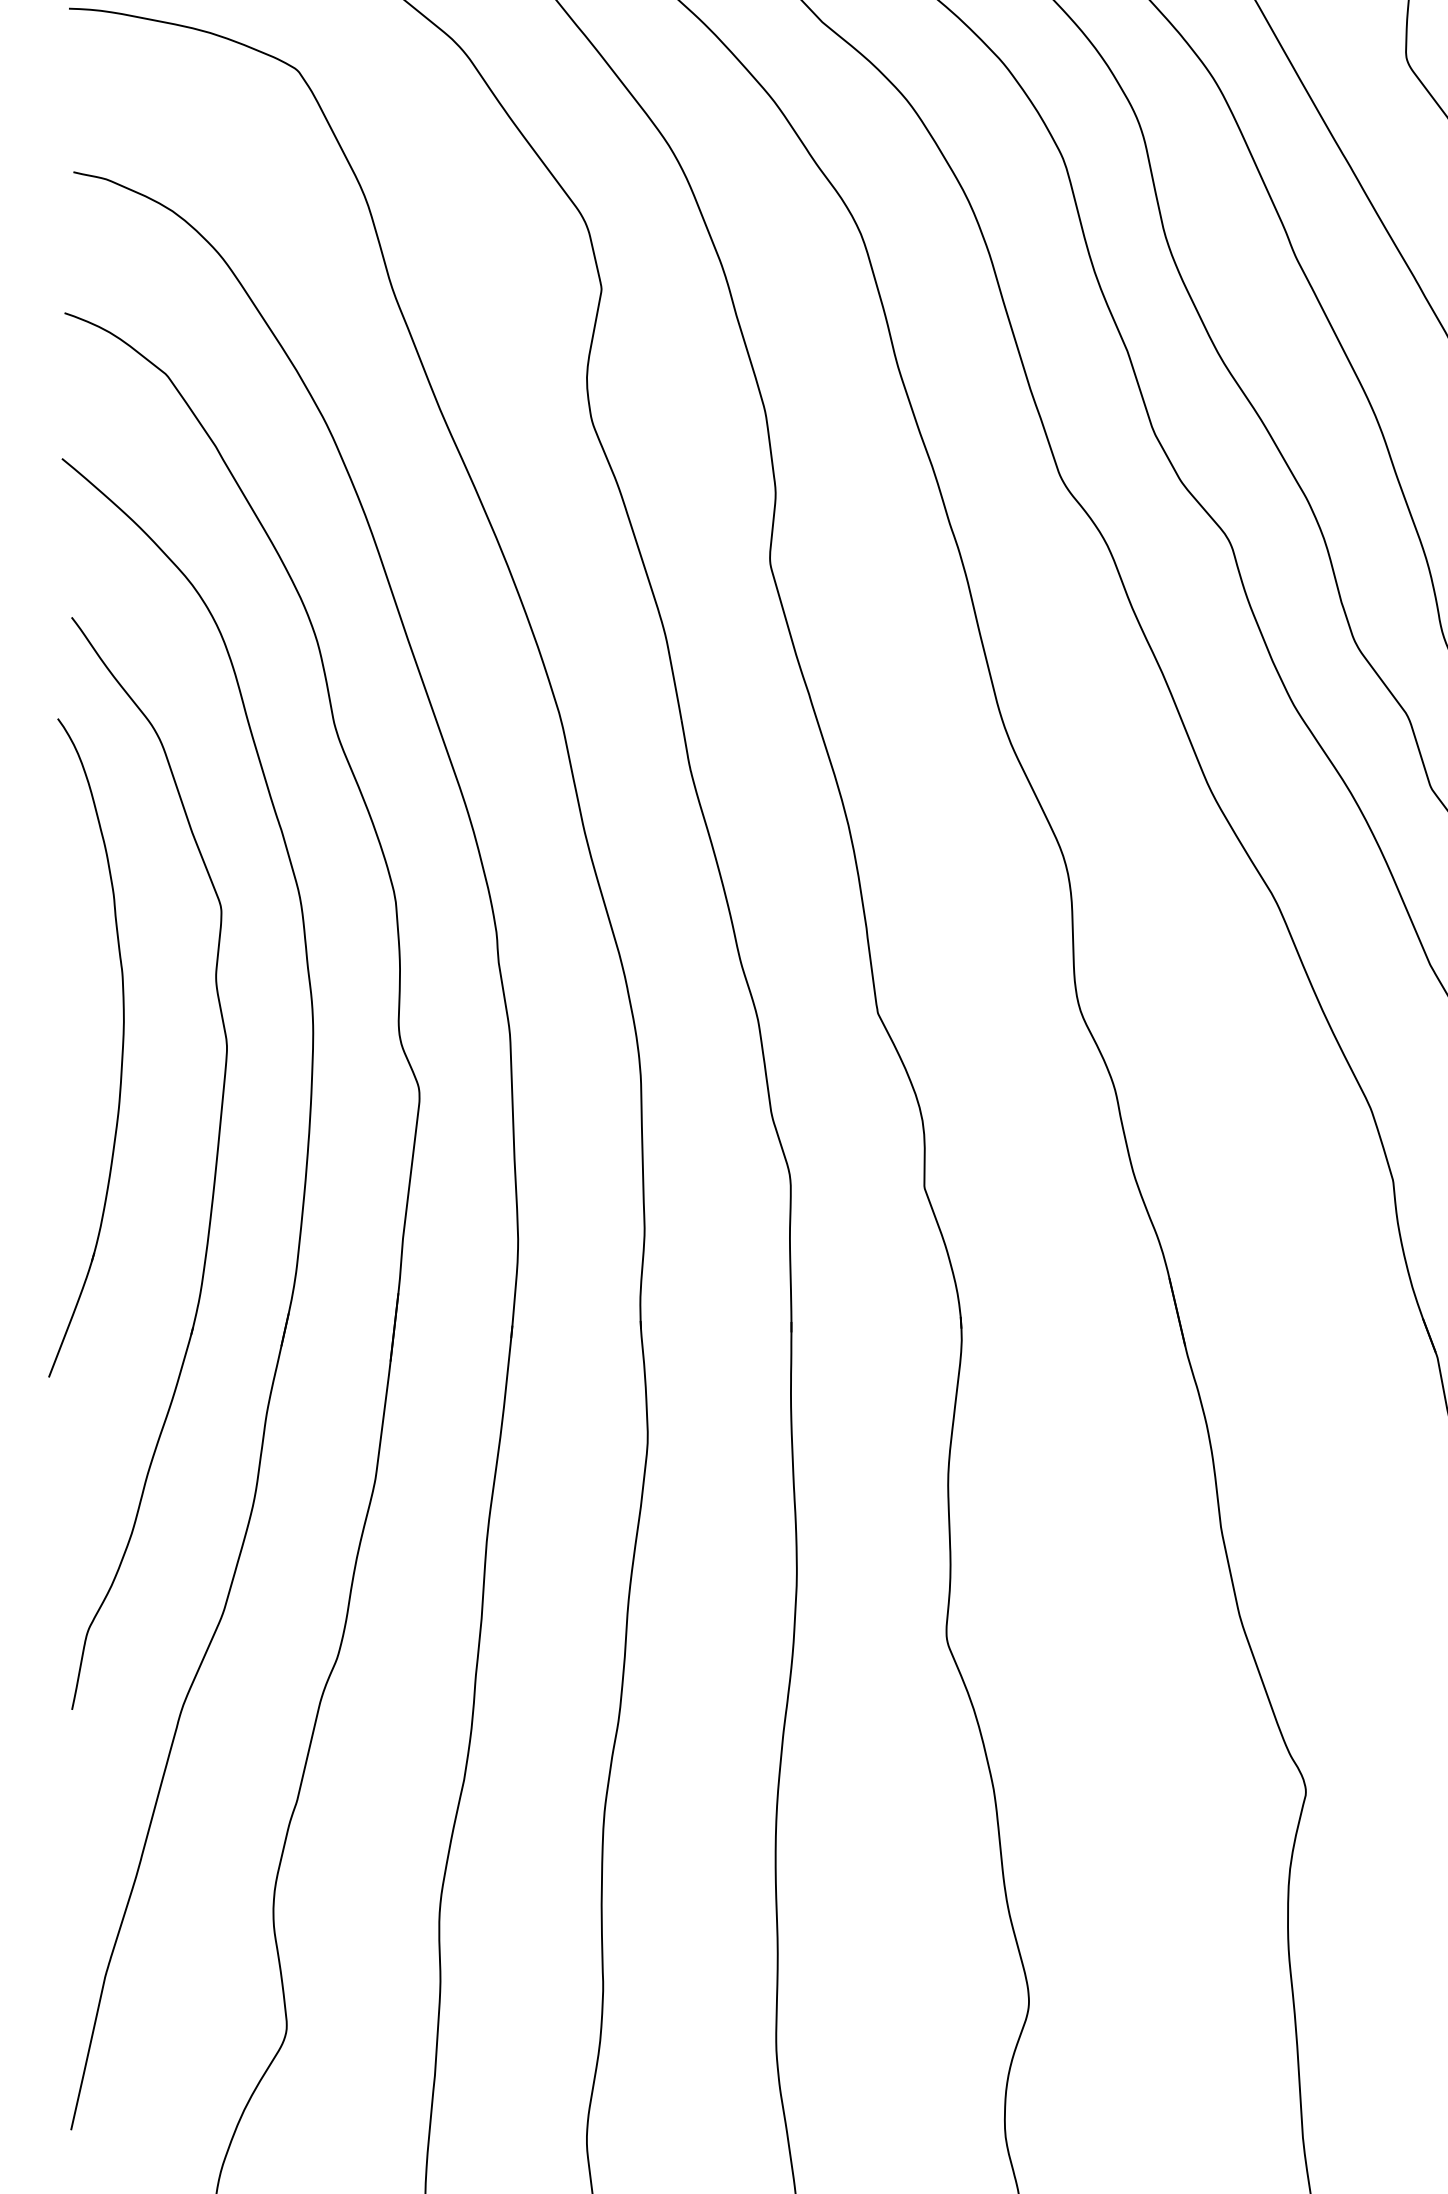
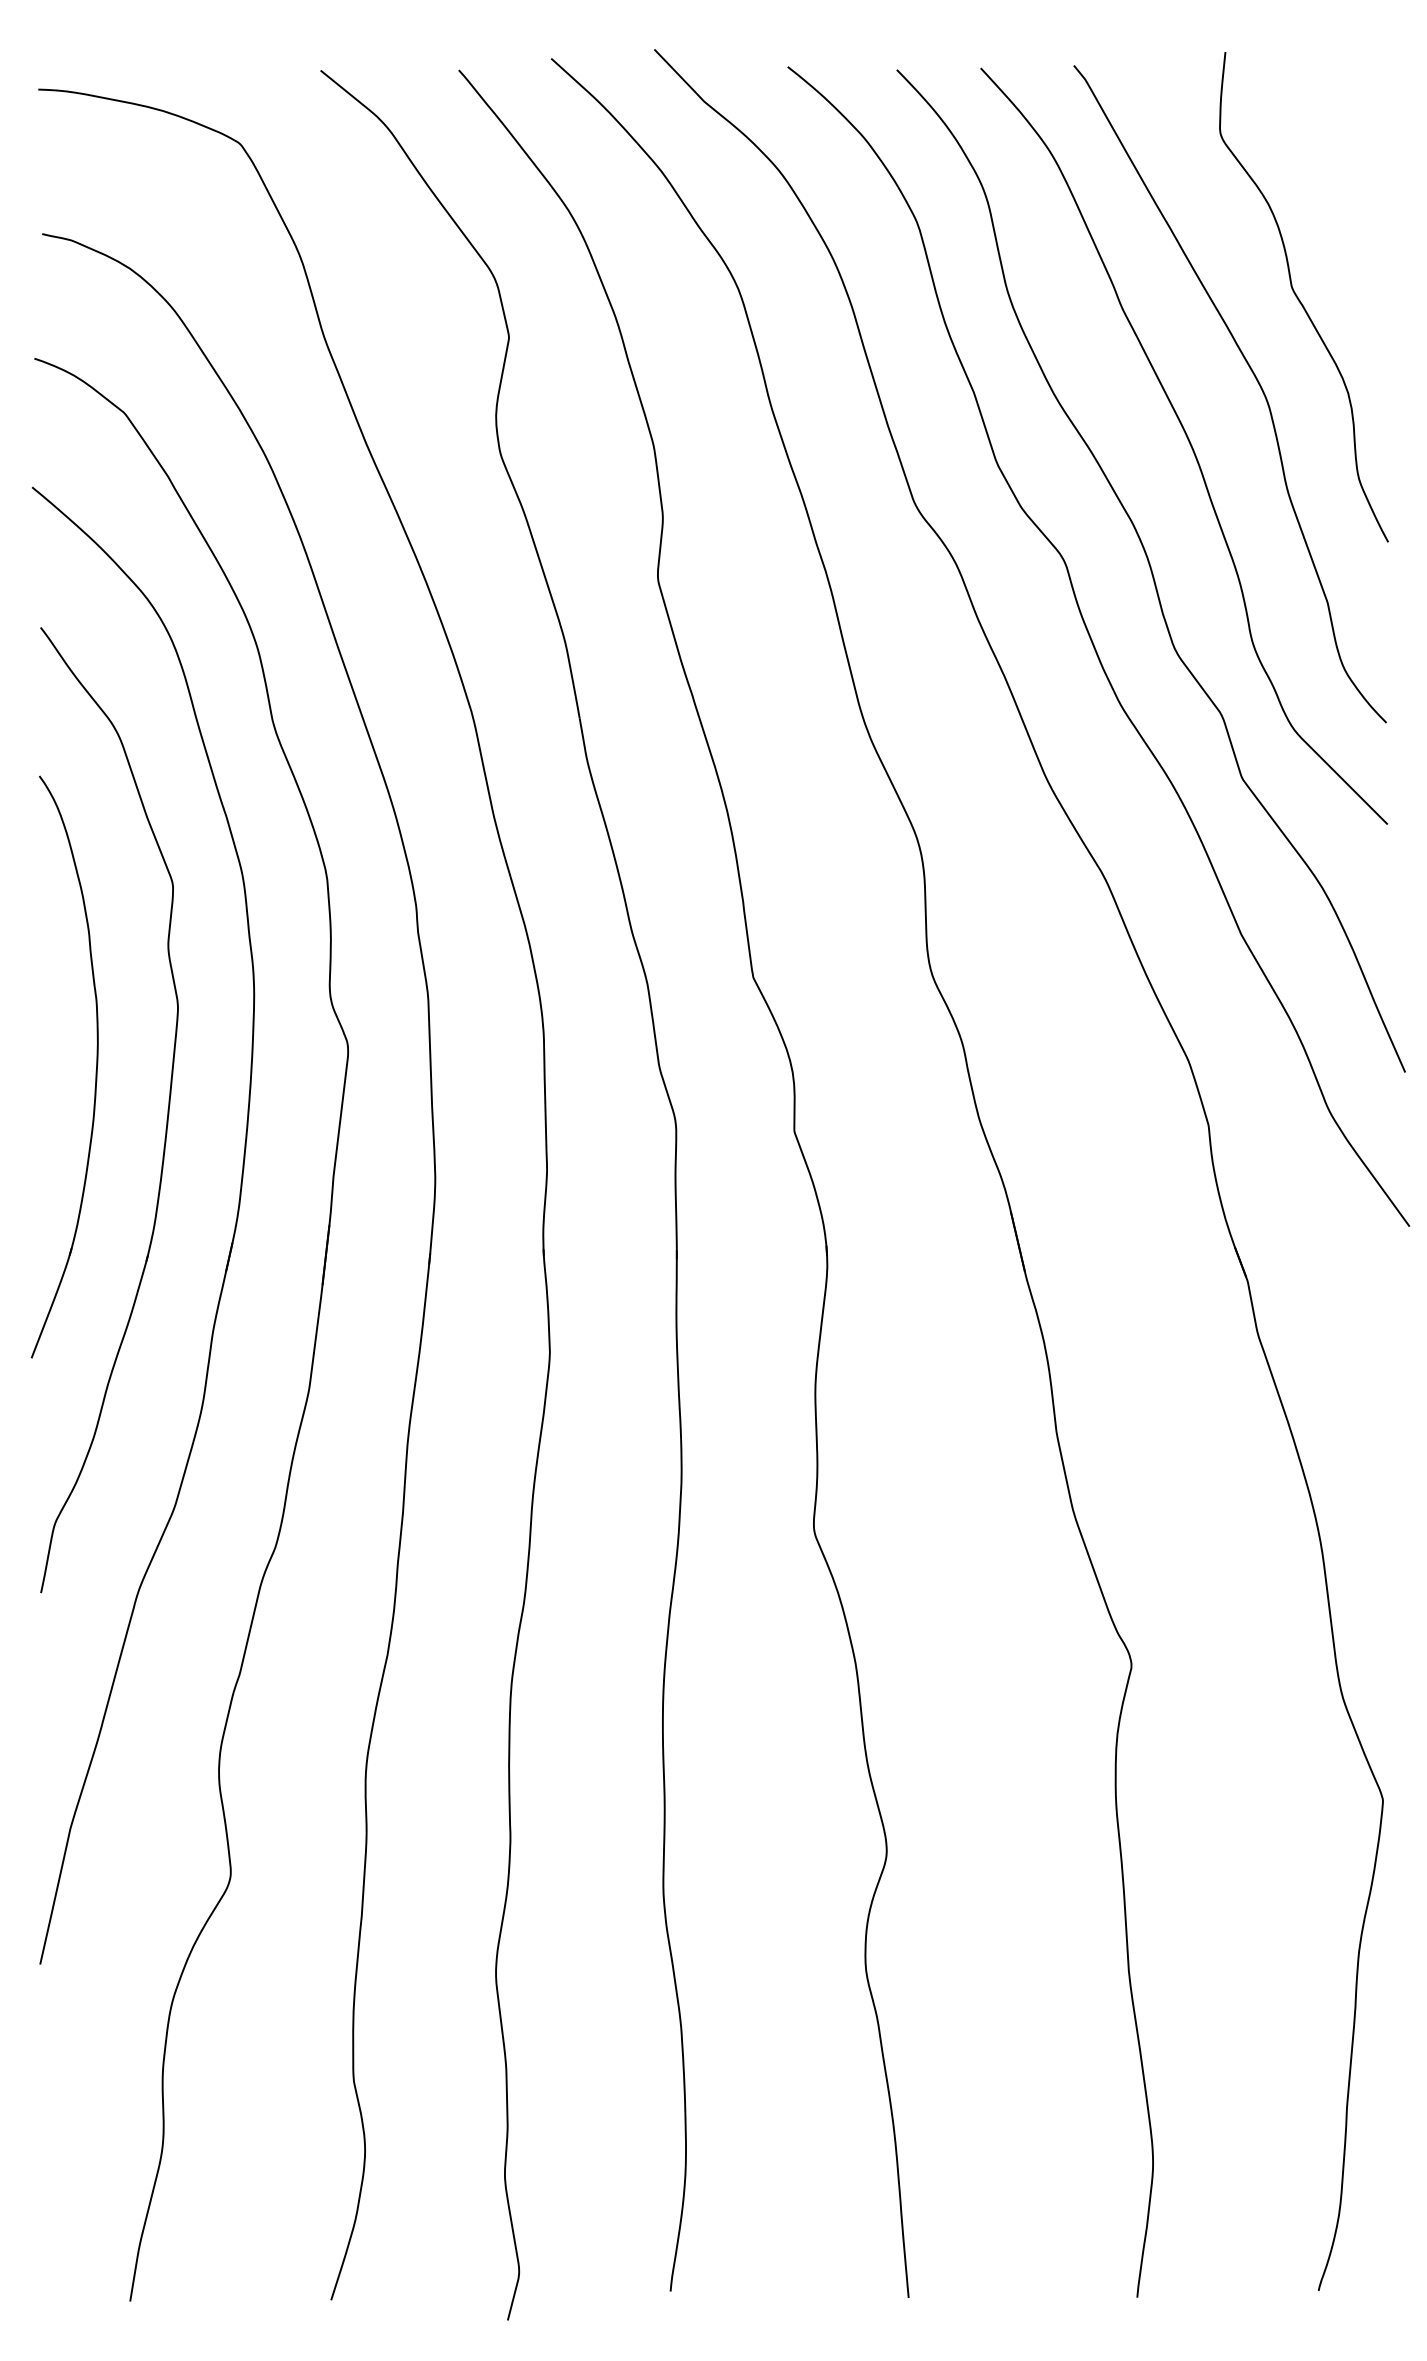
part: (121, 1051) -> (95, 1070), moved

